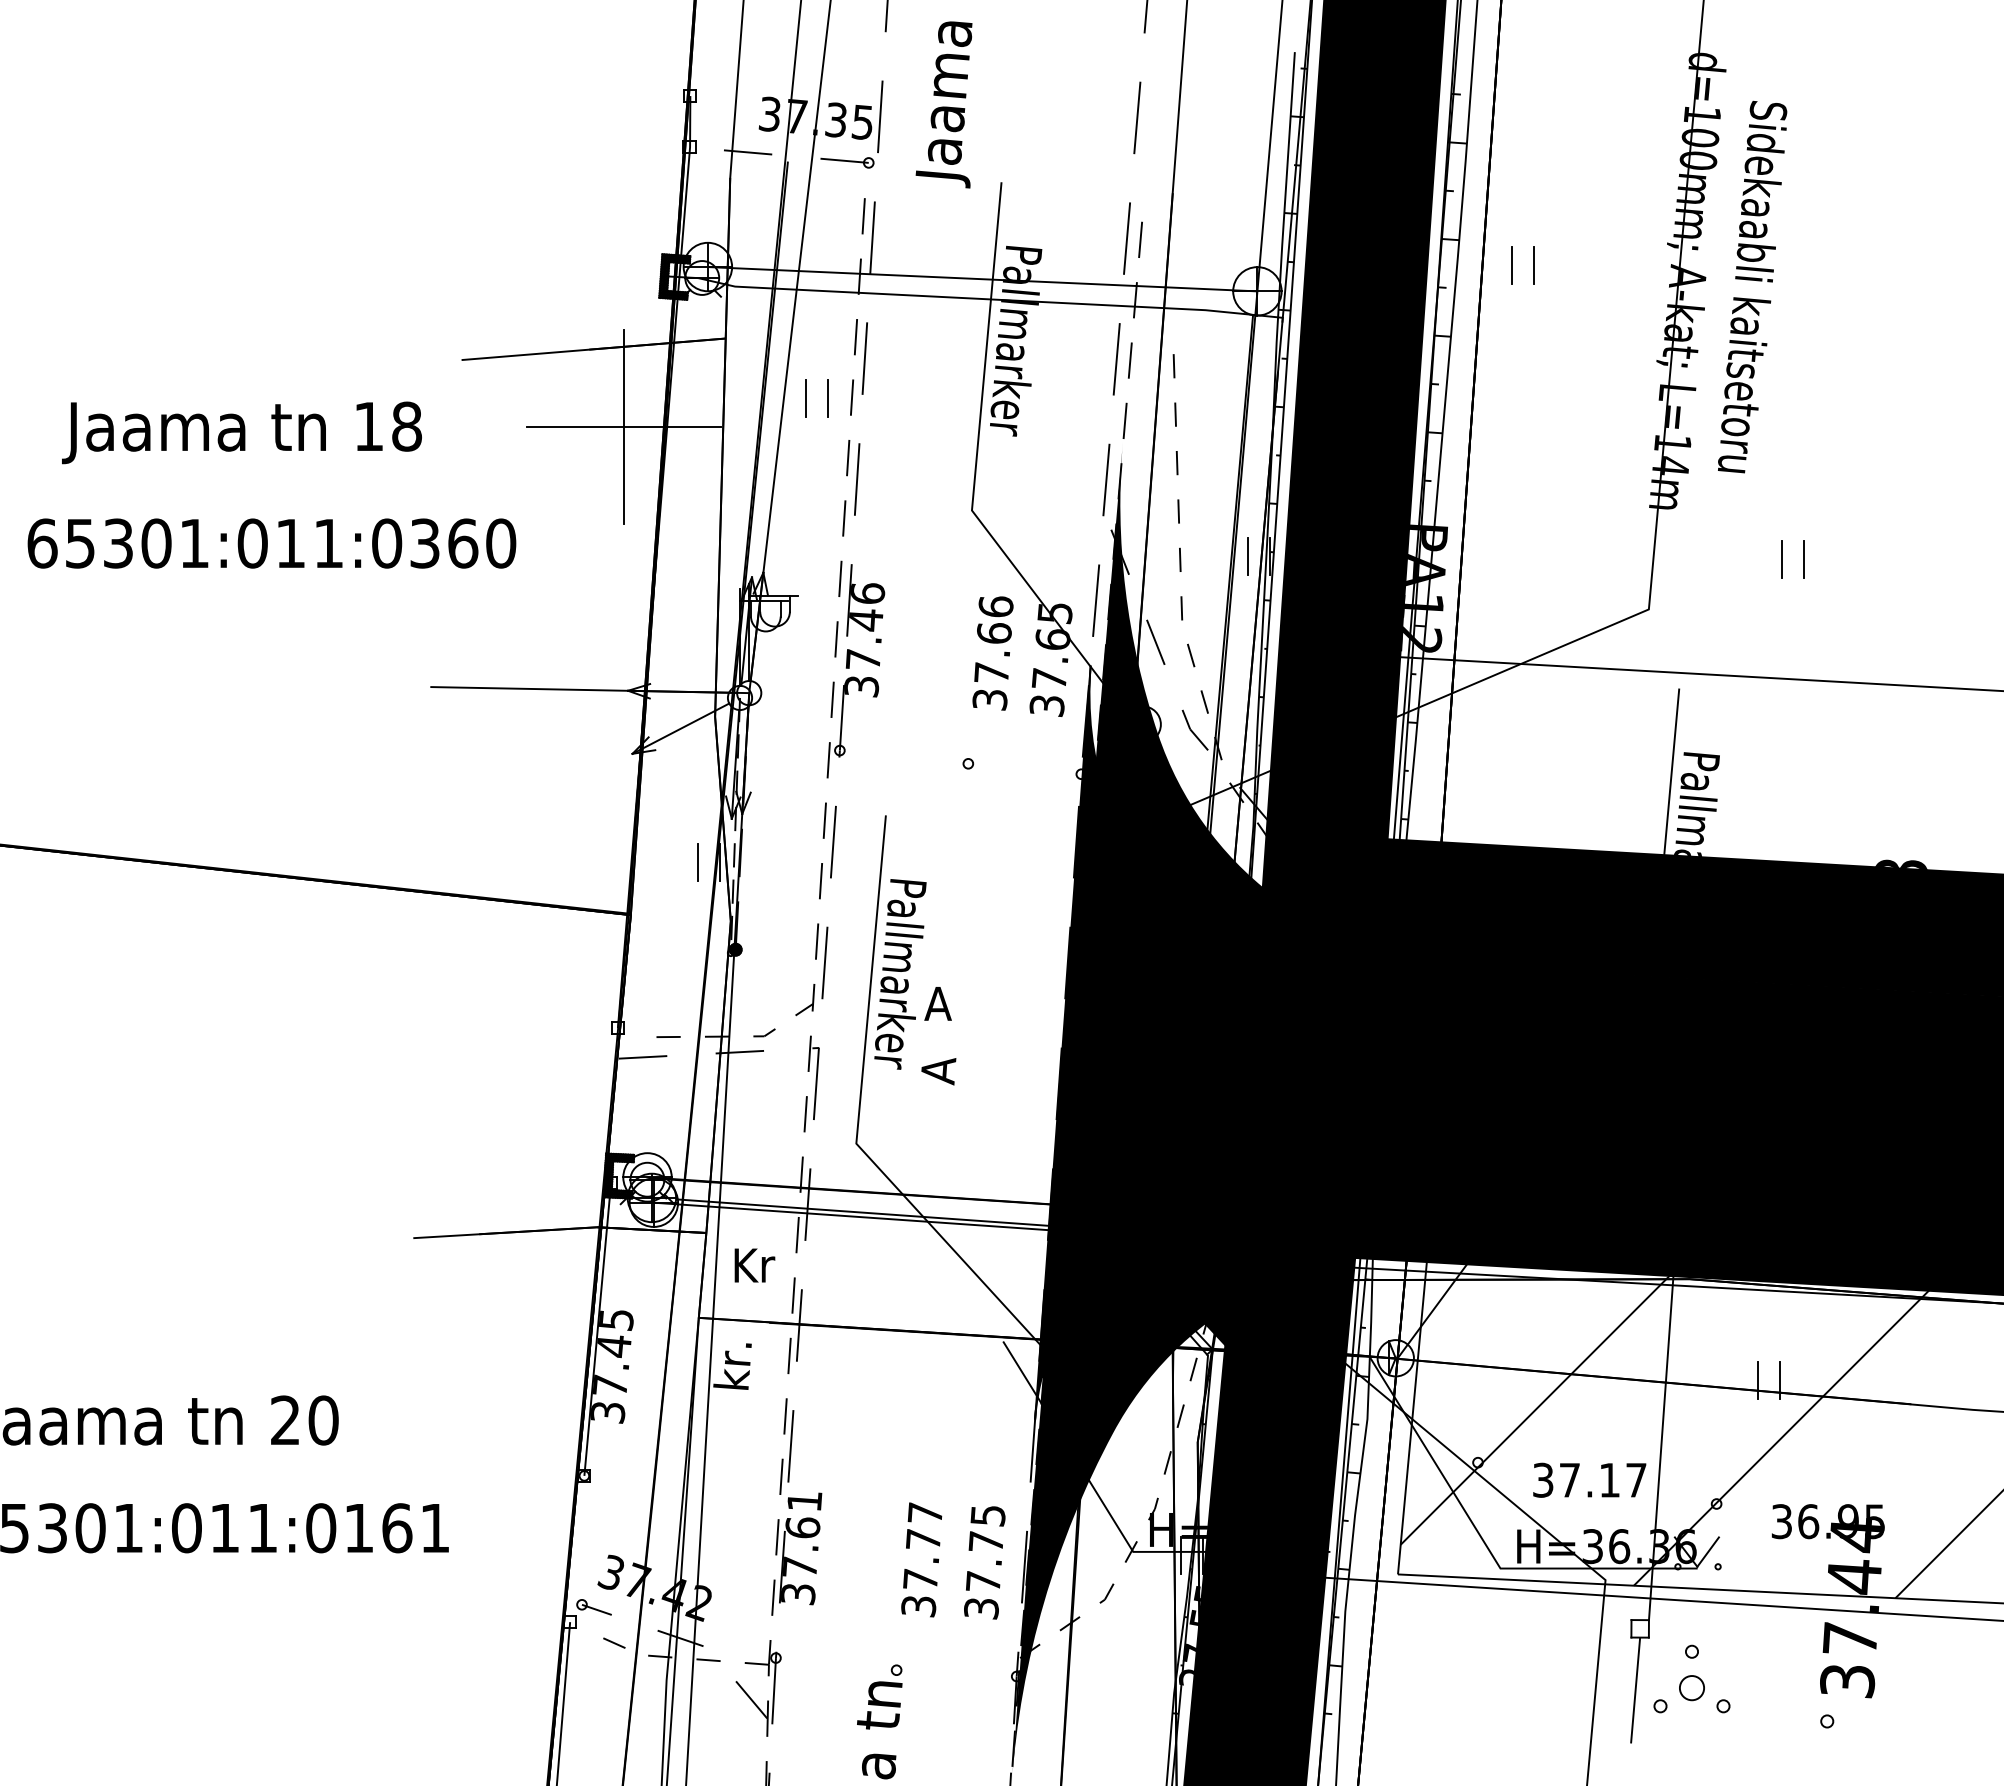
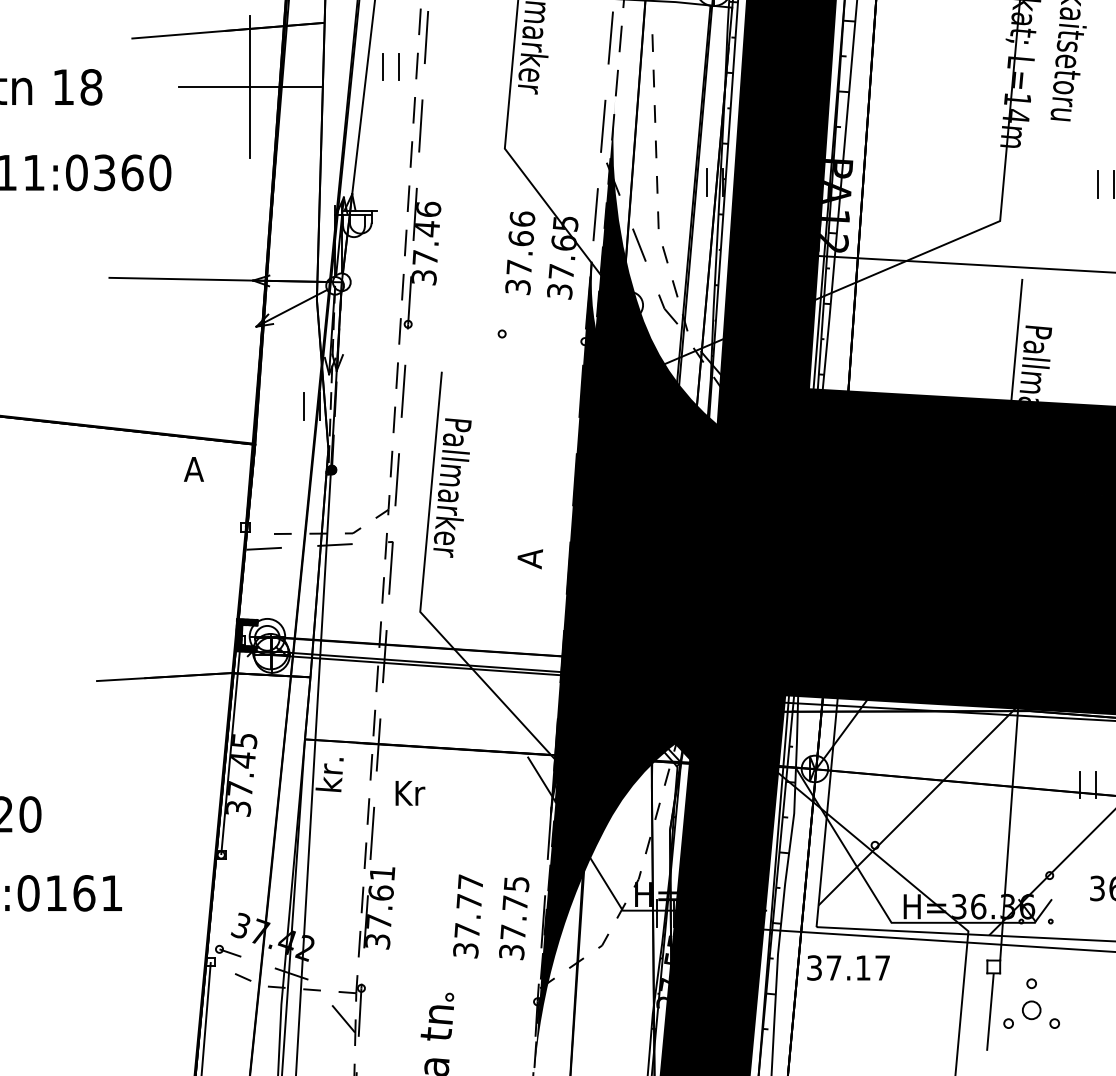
text: (937, 1003) -> (193, 469), moved
text: (938, 1071) -> (530, 559), moved
text: (754, 1265) -> (410, 793), moved
text: (1589, 1479) -> (848, 967), moved

